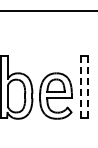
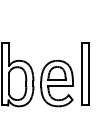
line: (80, 86) -> (81, 74), dashed -> solid
line: (88, 87) -> (89, 75), dashed -> solid

